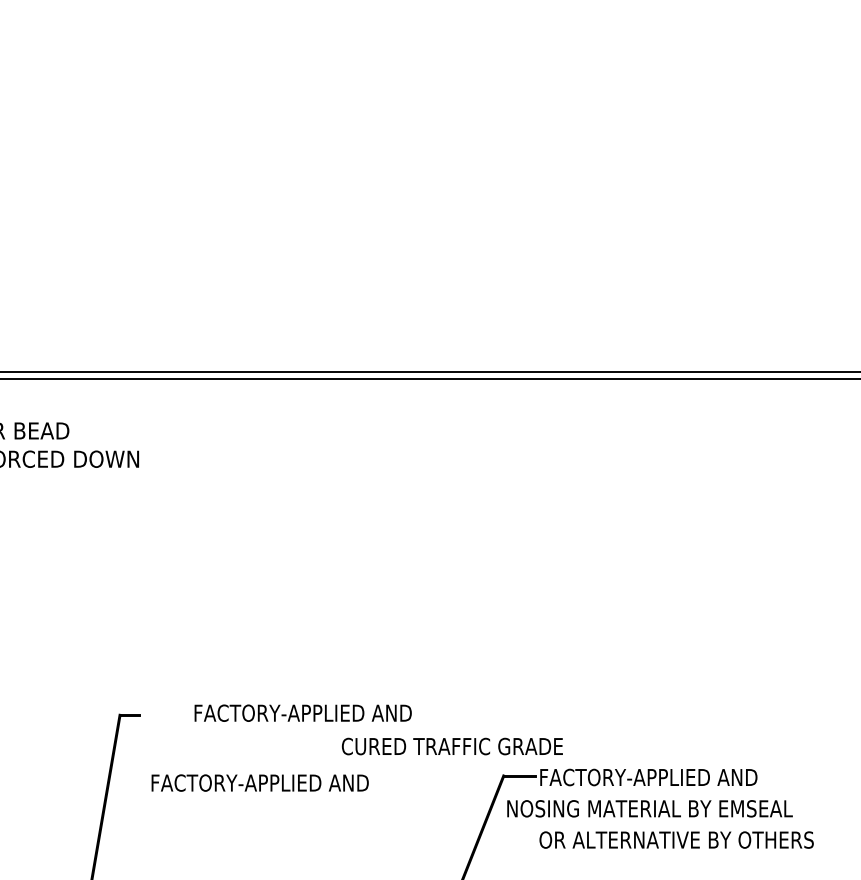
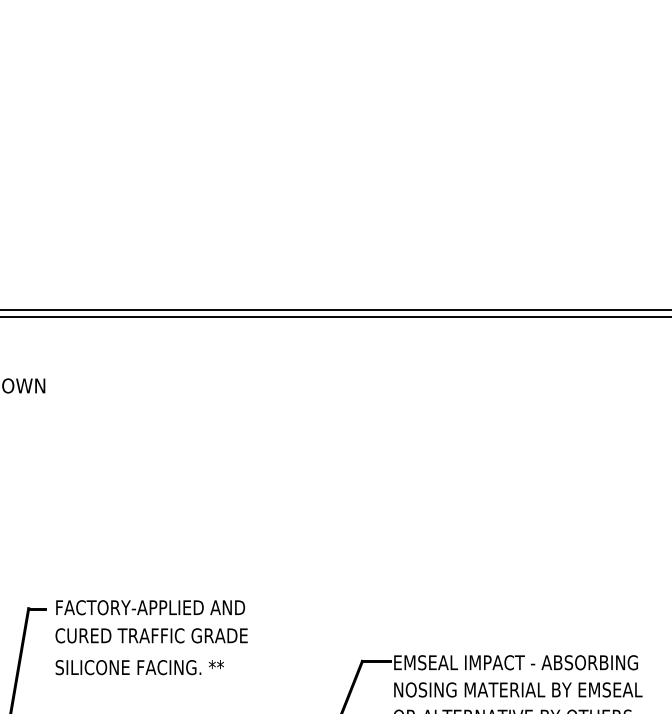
text: (302, 712) -> (149, 607), moved
text: (451, 746) -> (150, 635), moved
text: (681, 777) -> (517, 662), FACTORY-APPLIED AND -> EMSEAL IMPACT - ABSORBING
text: (259, 782) -> (149, 667), FACTORY-APPLIED AND -> SILICONE FACING. **
text: (649, 808) -> (517, 689), moved

